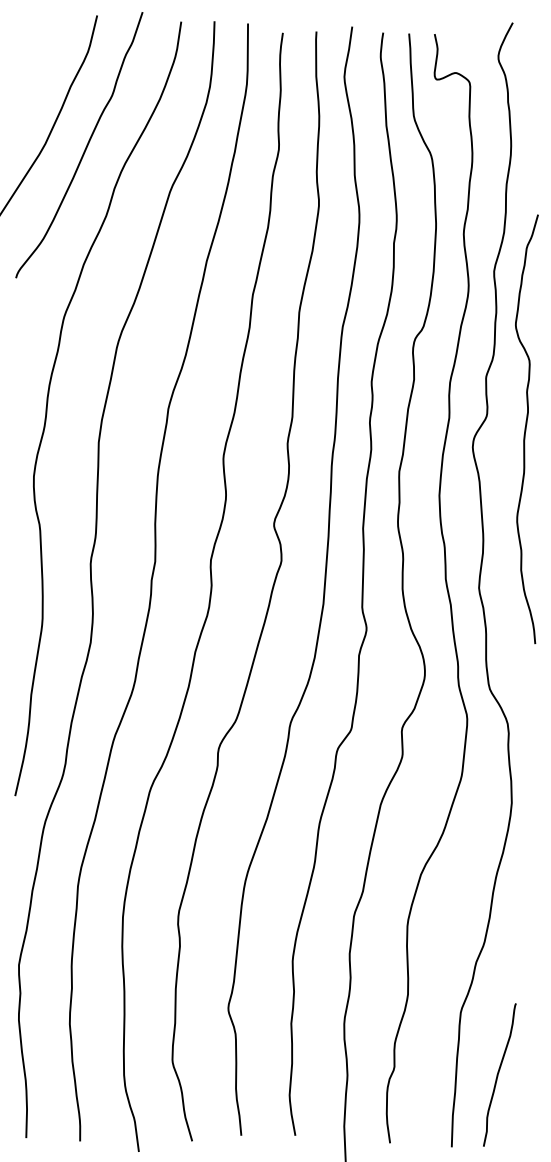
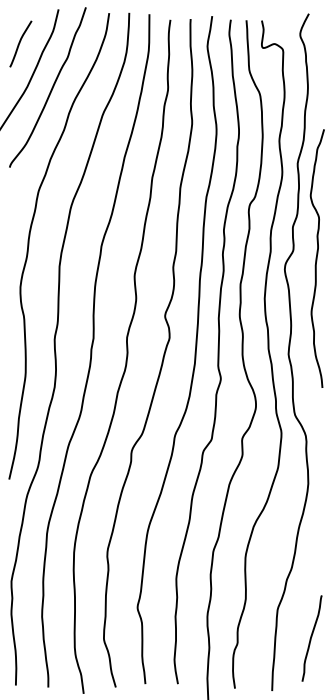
curve: (33, 72) -> (20, 43), added
curve: (498, 1074) -> (311, 638), moved

